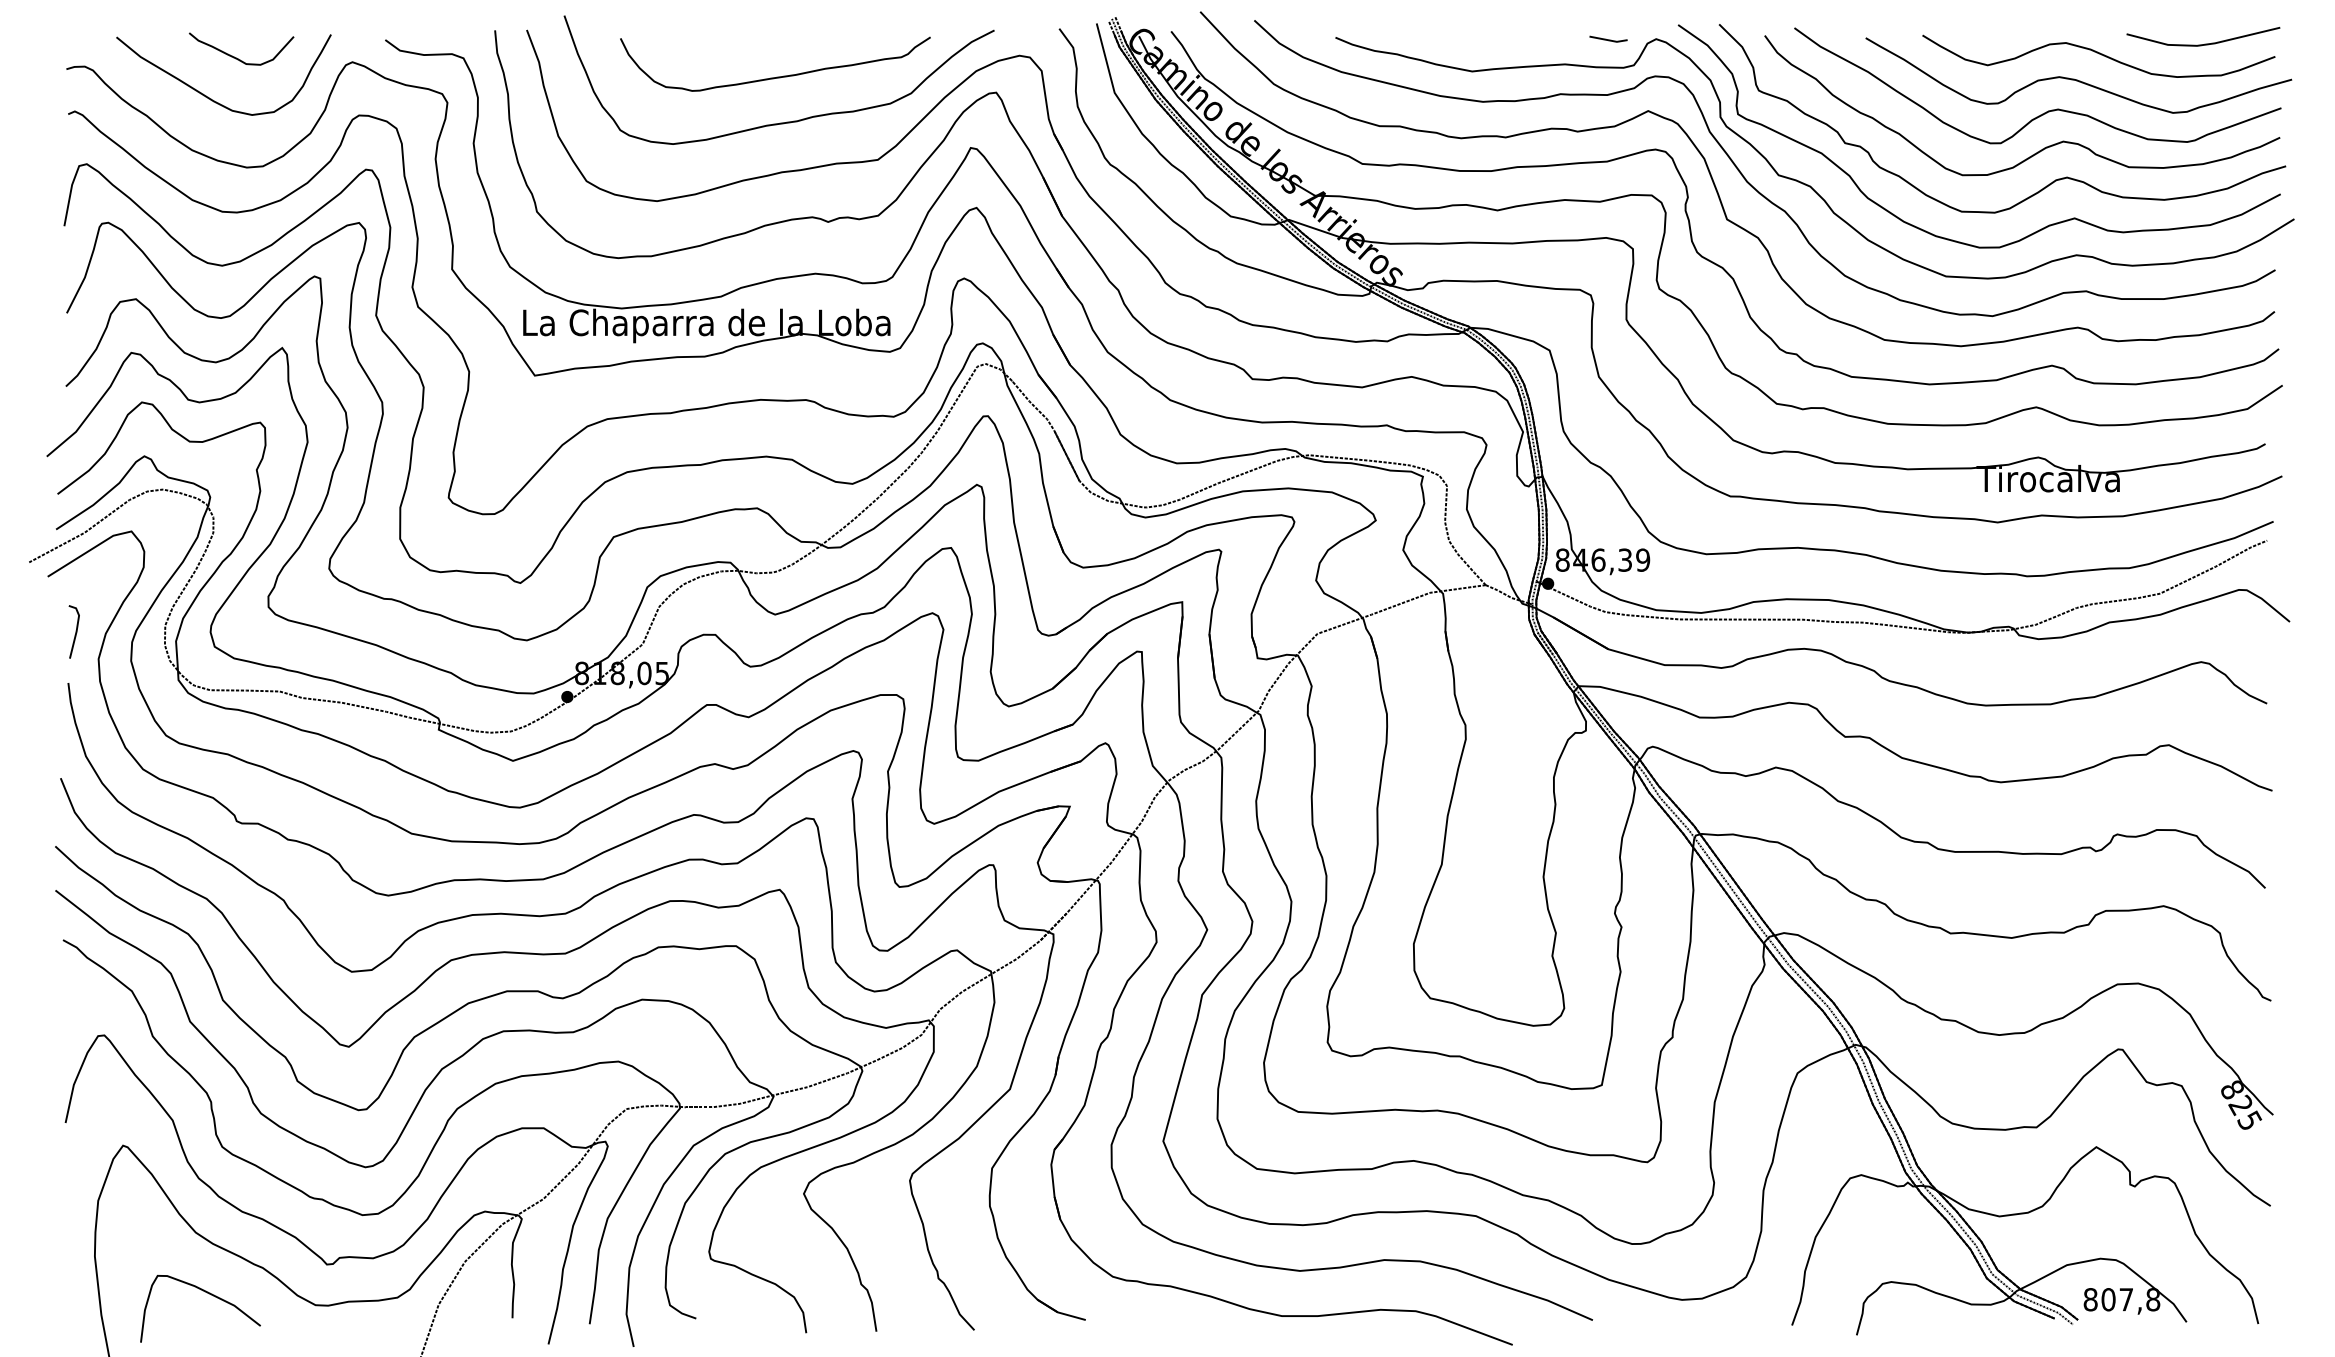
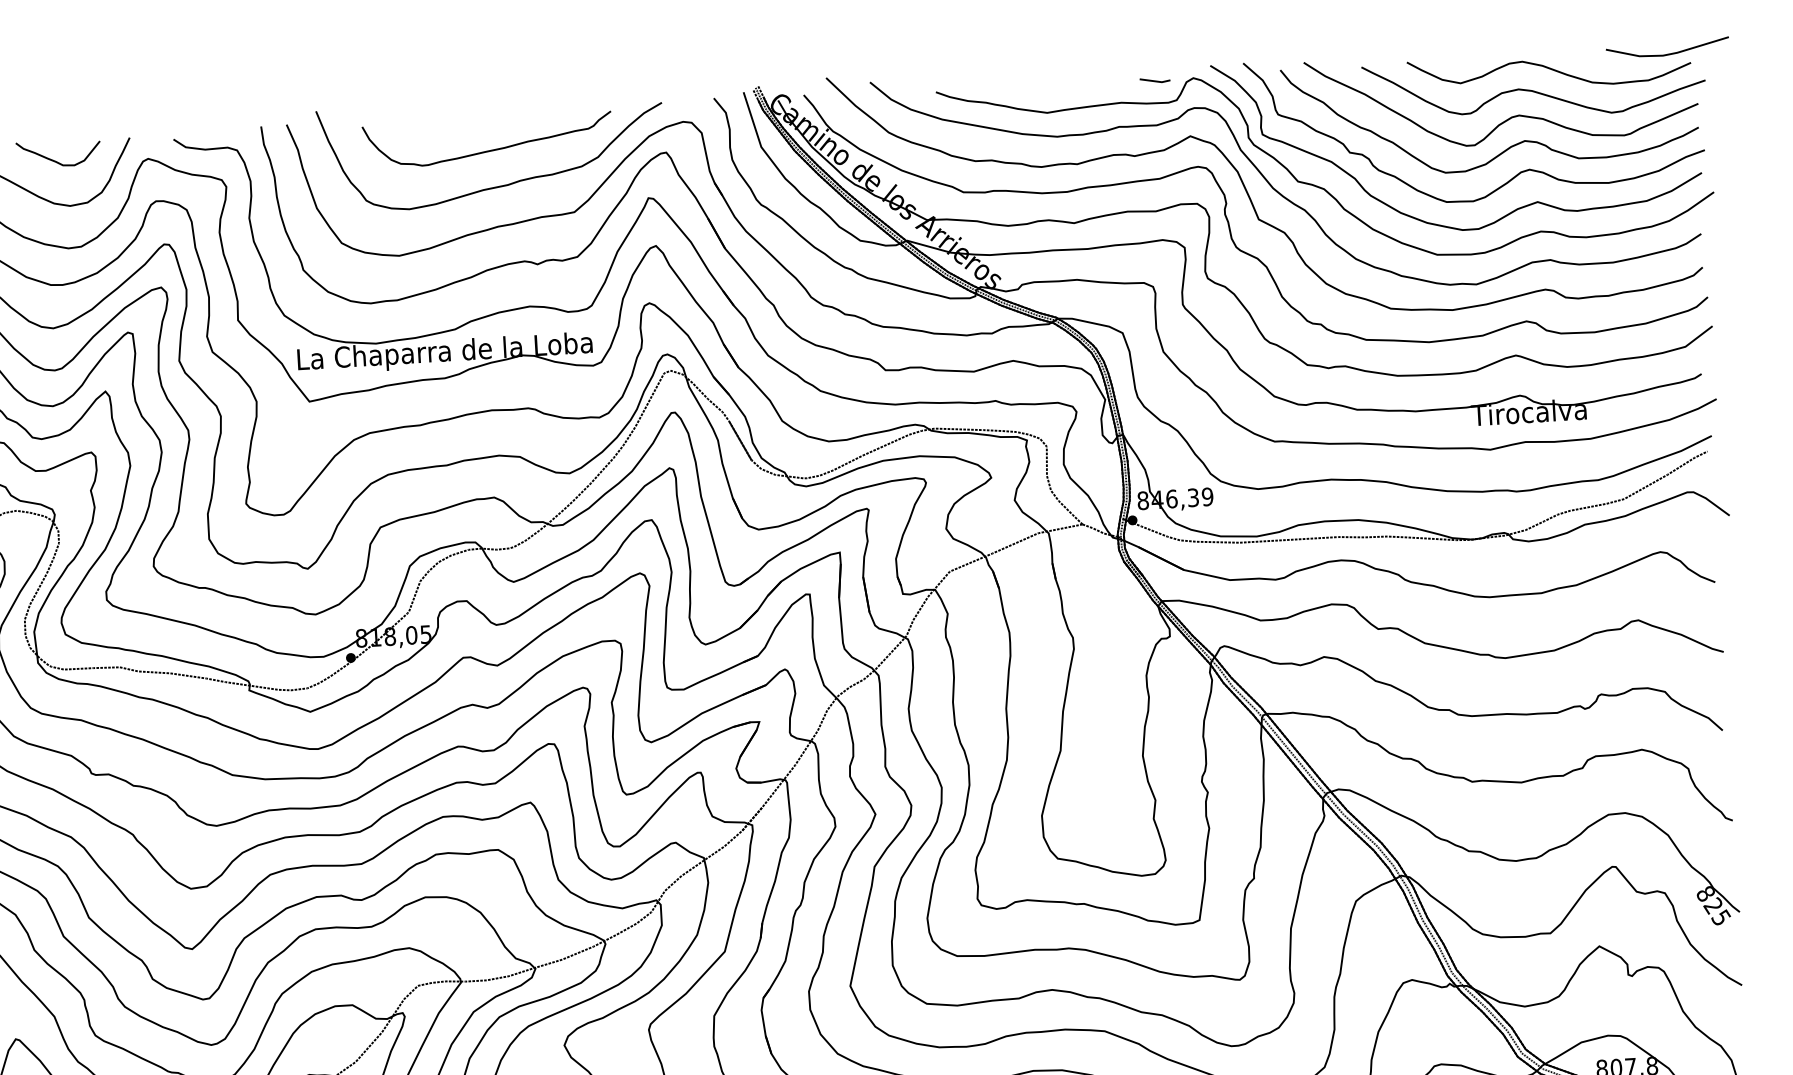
part: (2204, 43) -> (1668, 53), moved

